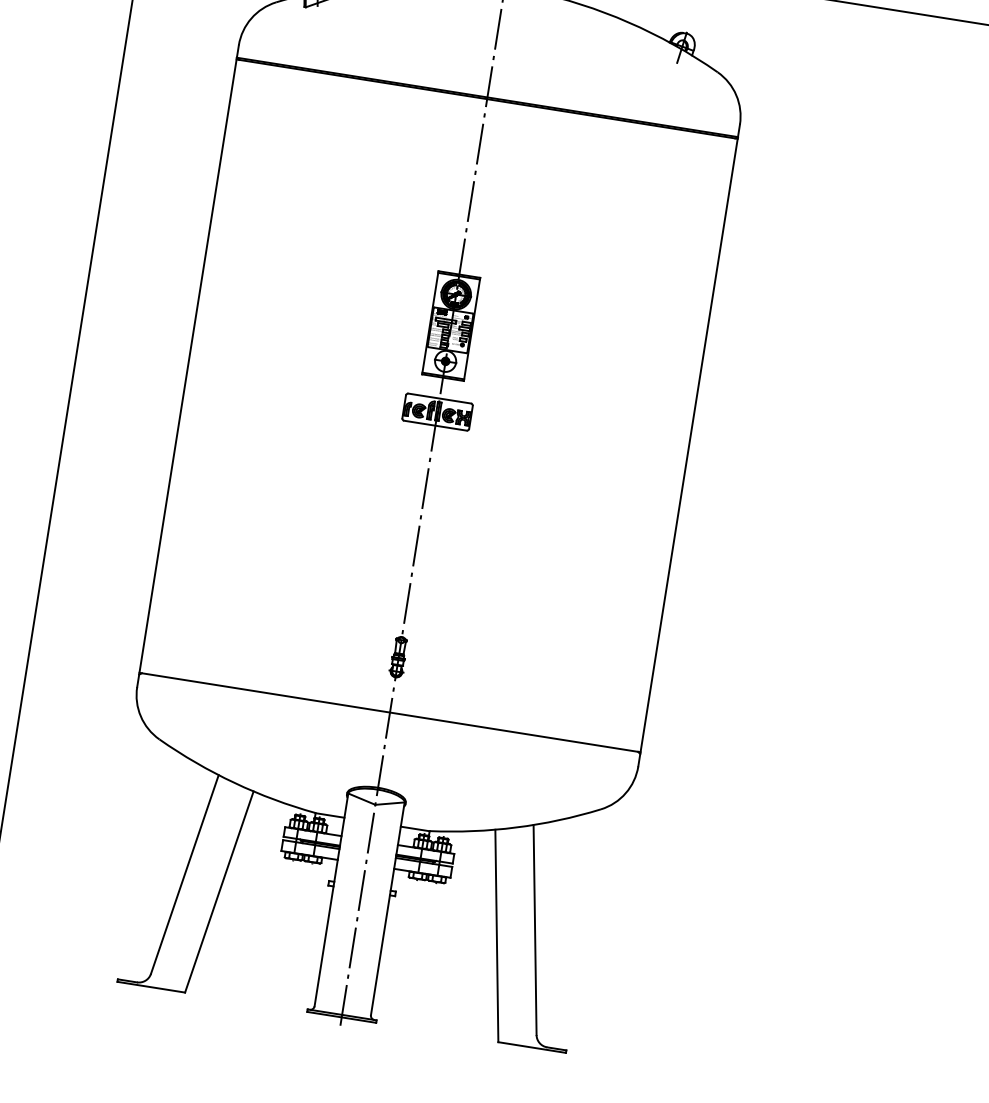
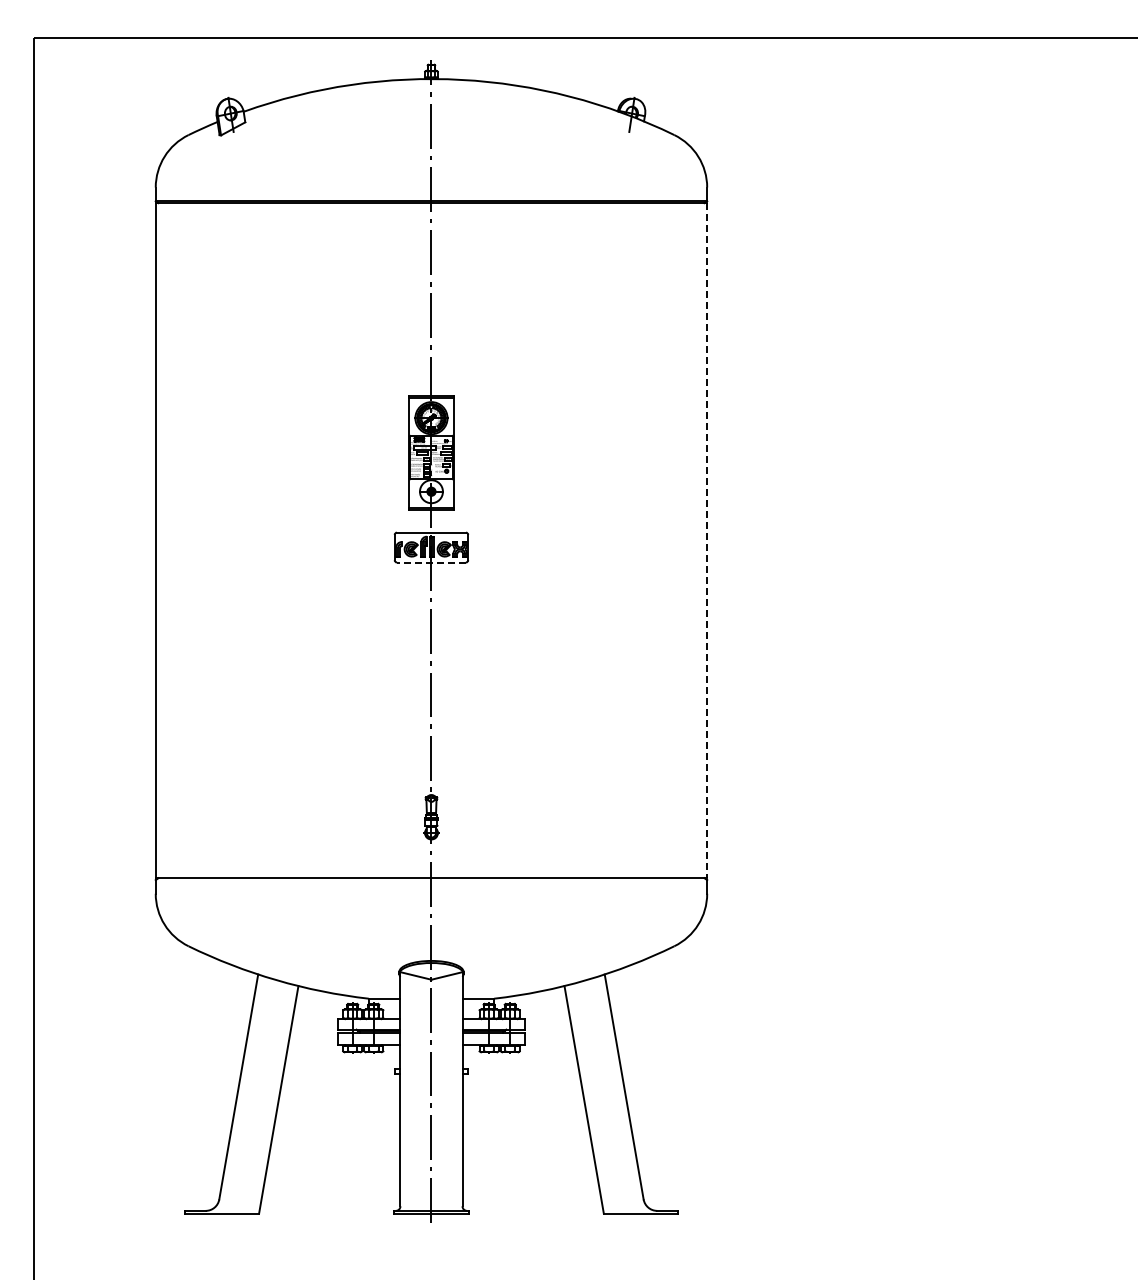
line: (434, 425) -> (430, 562), solid -> dashed
line: (689, 445) -> (707, 540), solid -> dashed

